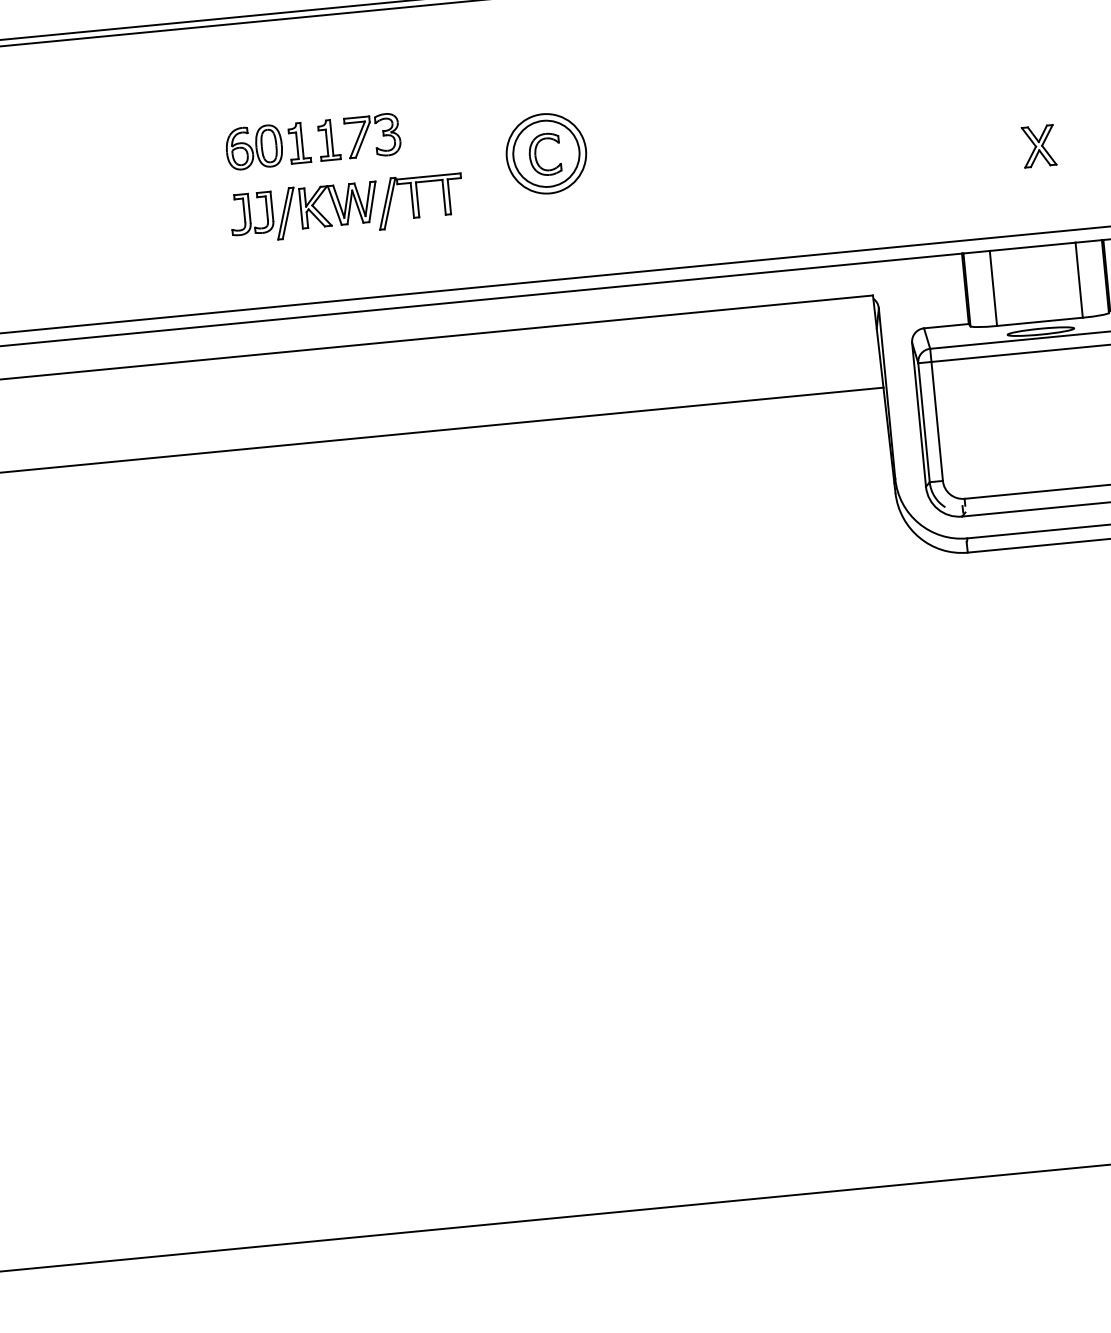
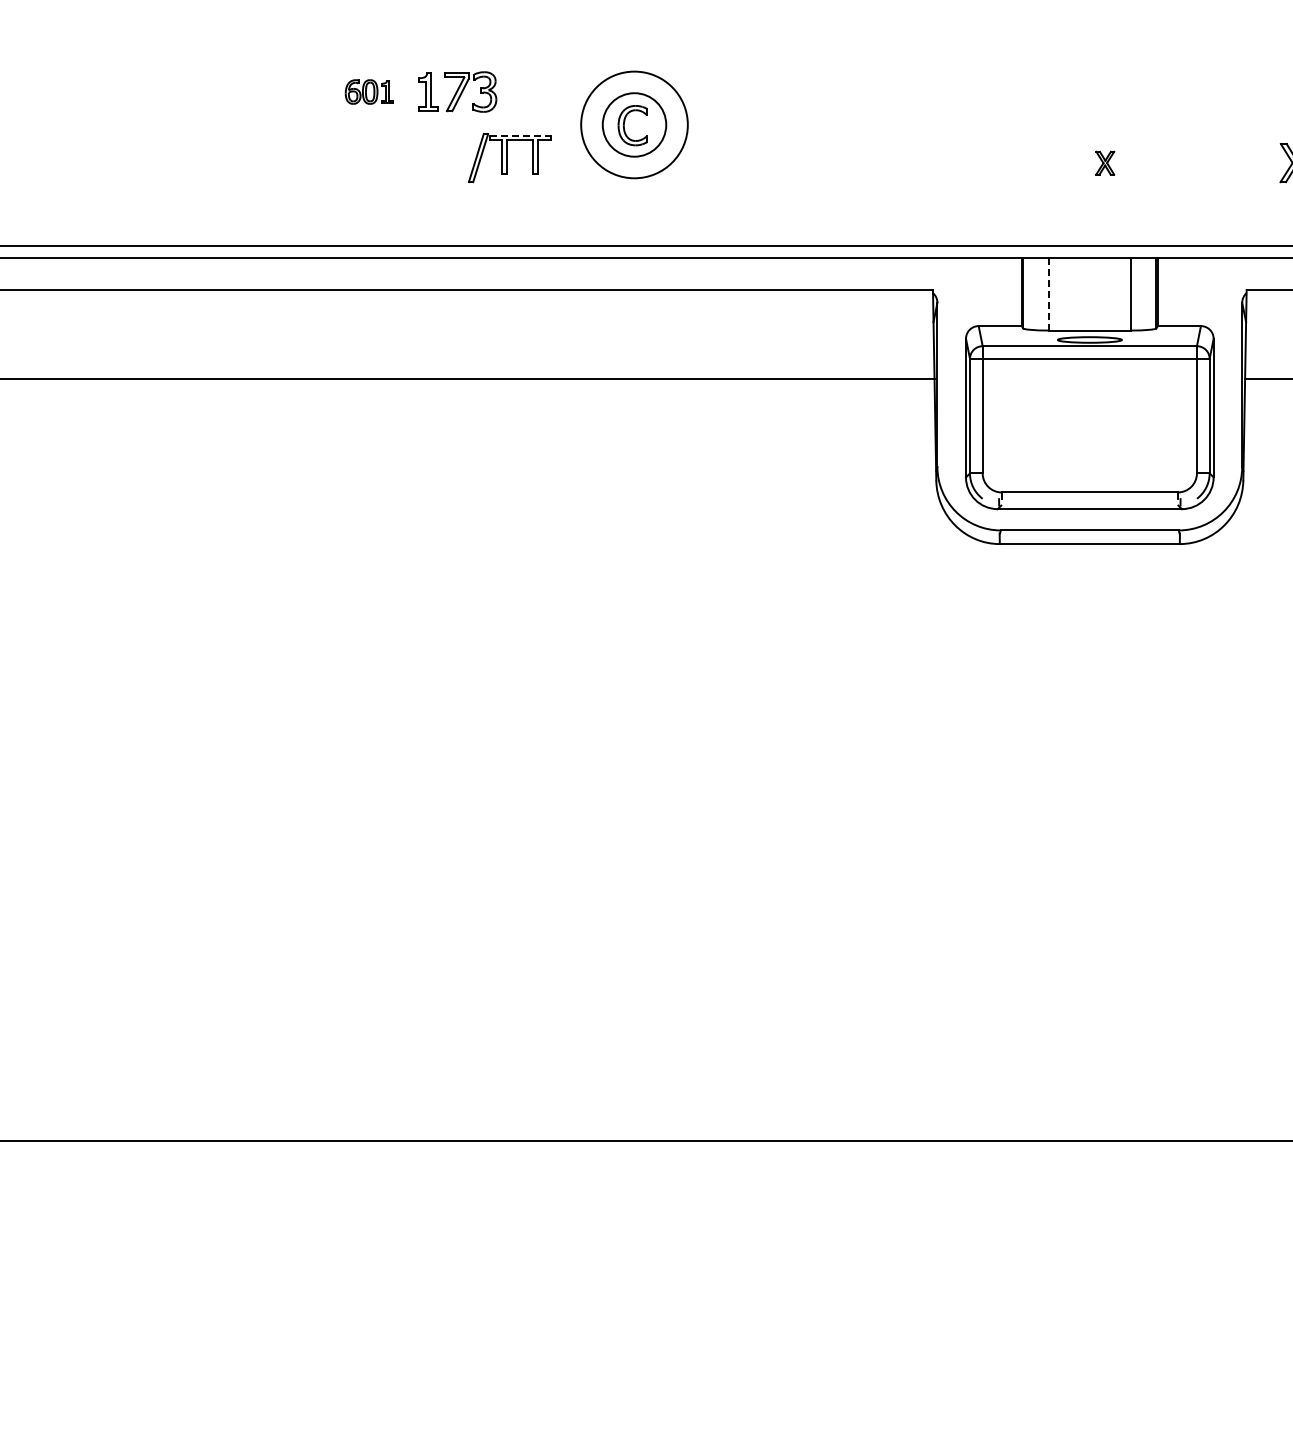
part: (267, 145) -> (369, 91), size x0.6
part: (1039, 146) -> (1105, 163), size x0.6
circle: (546, 153) -> (634, 124), size x1.4
line: (429, 176) -> (520, 135), solid -> dashed
part: (304, 212) -> (398, 158), removed
line: (993, 288) -> (1048, 294), solid -> dashed

